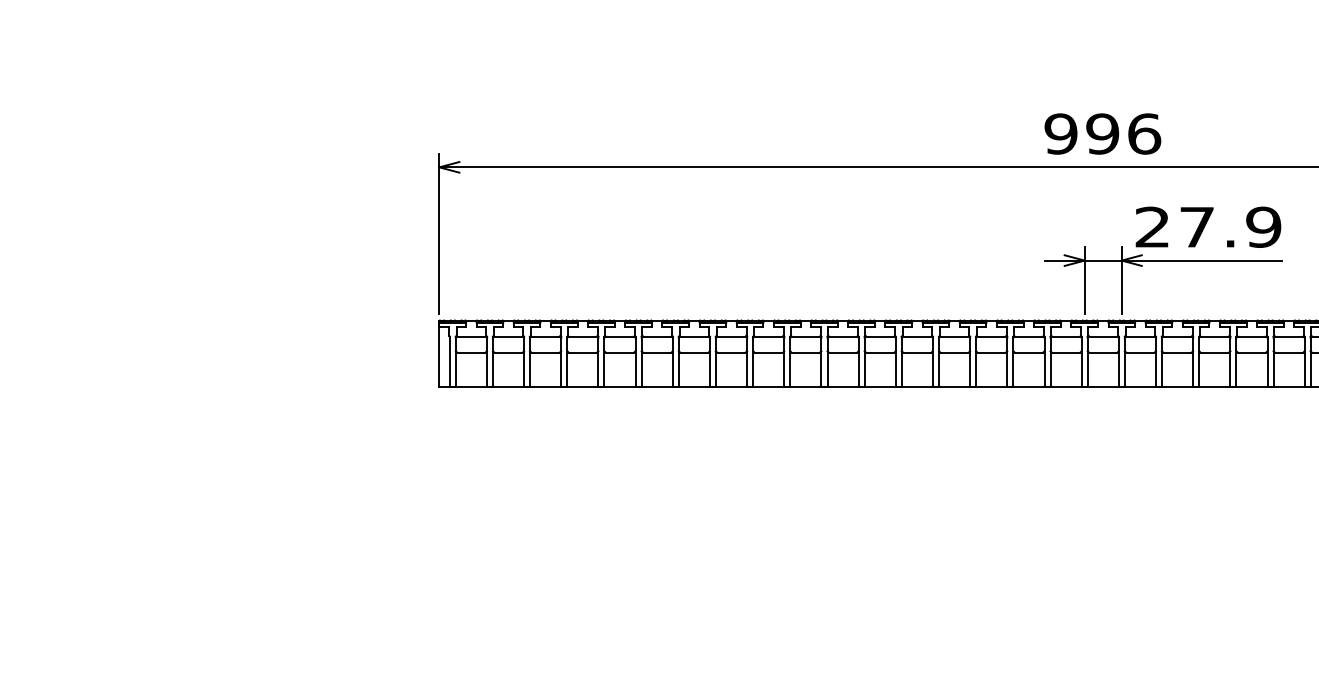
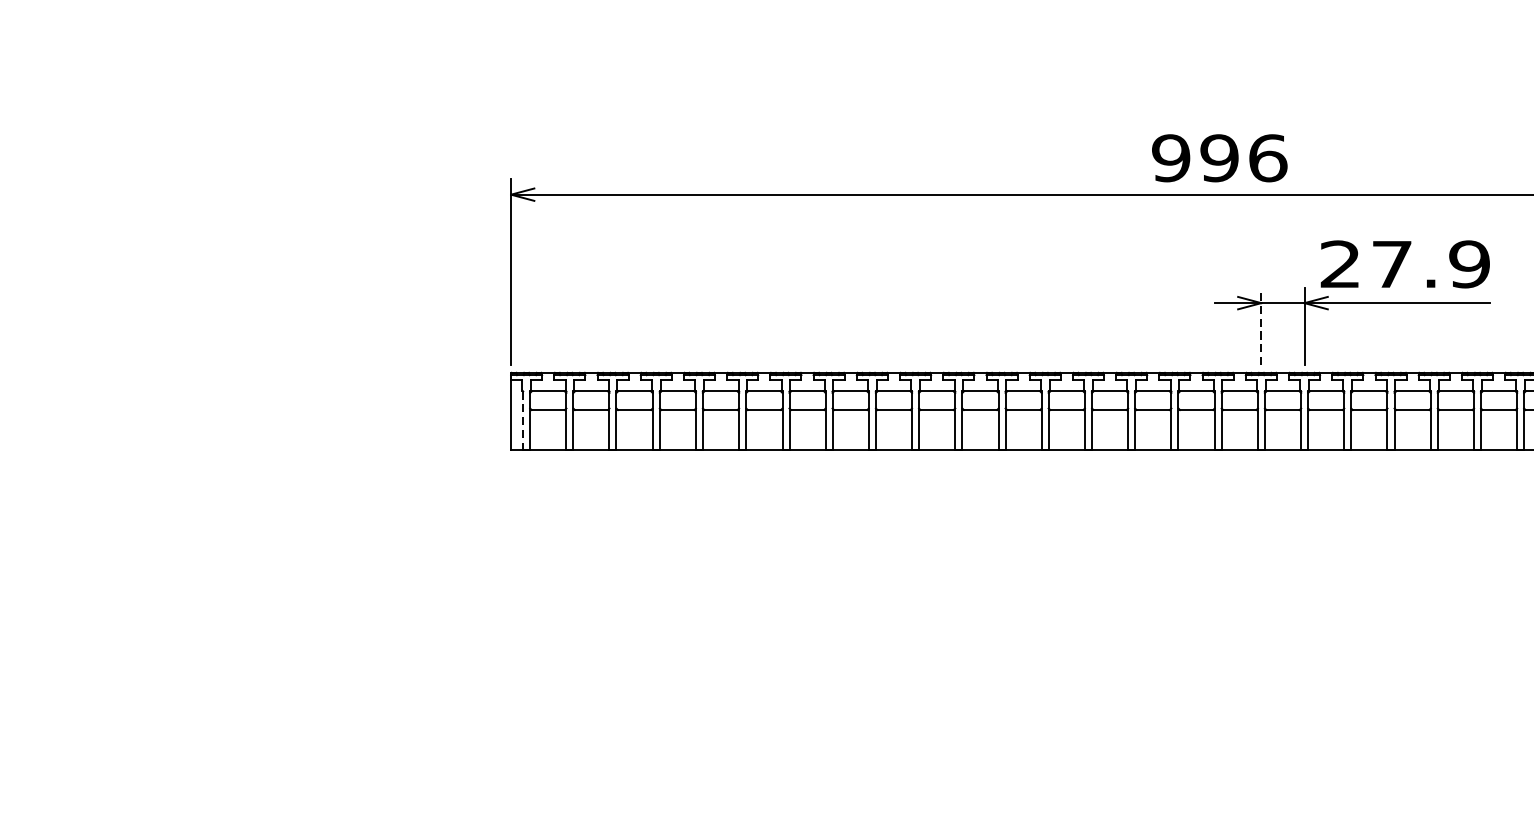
text: (1102, 133) -> (1219, 157), moved
line: (1084, 280) -> (1261, 326), solid -> dashed
line: (449, 362) -> (522, 421), solid -> dashed

